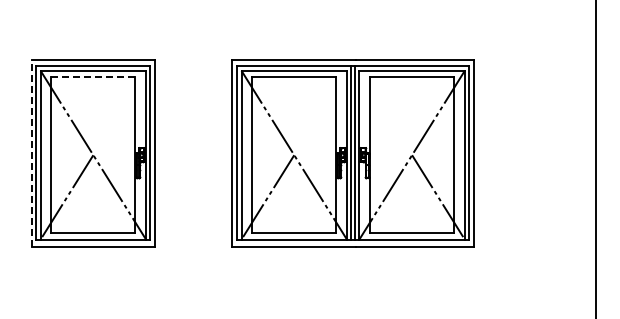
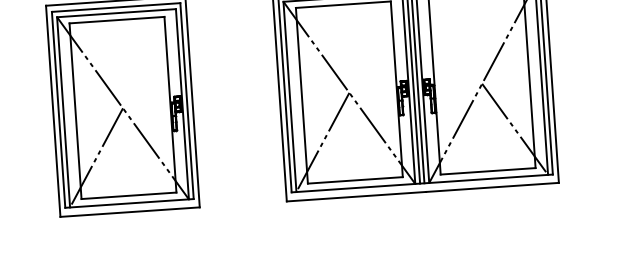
line: (93, 76) -> (117, 19), dashed -> solid
line: (31, 153) -> (53, 111), dashed -> solid

